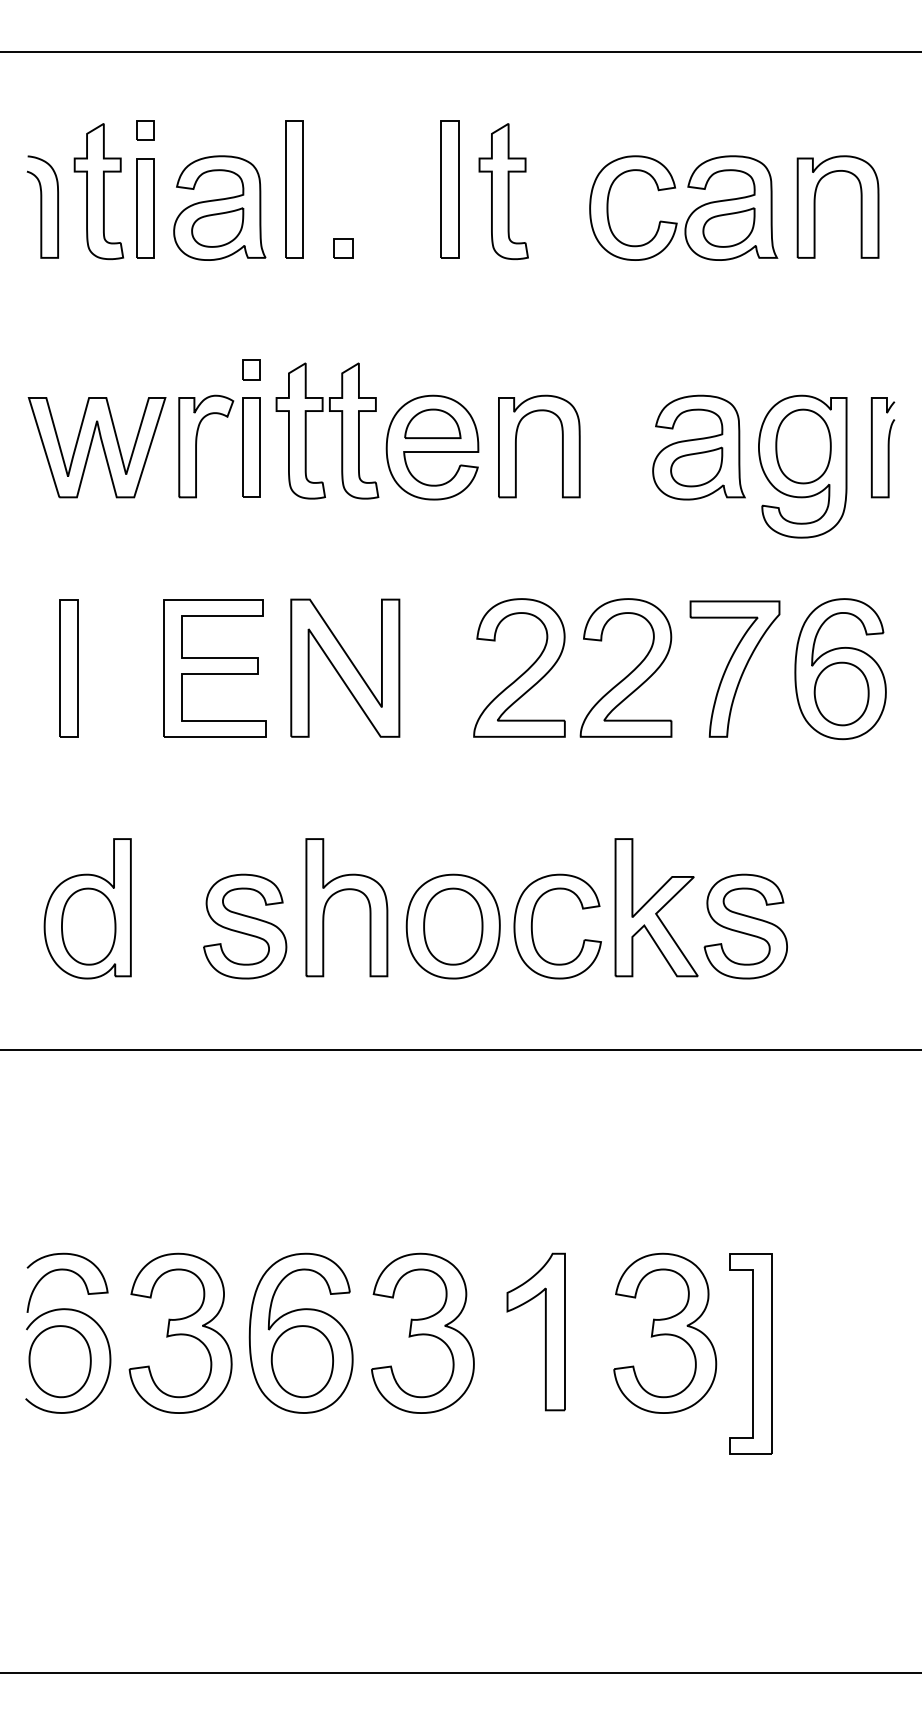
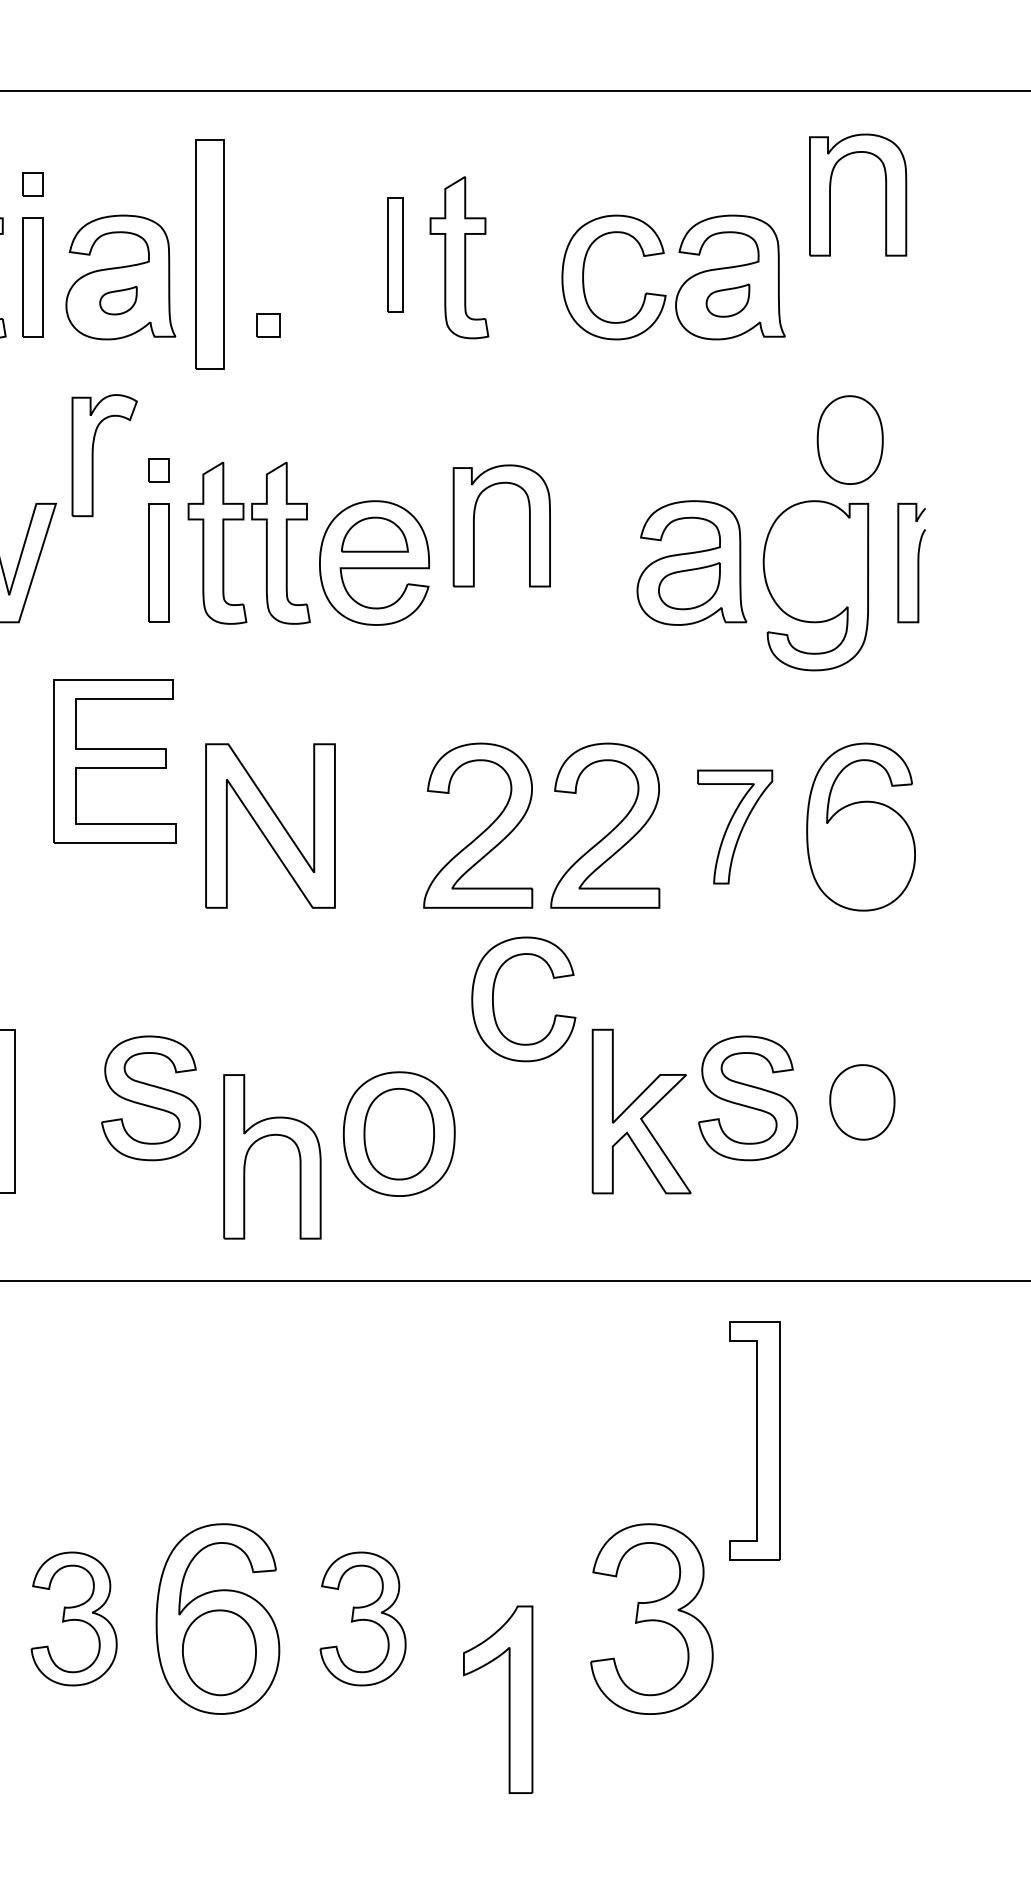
part: (294, 189) -> (209, 255), size x1.4
part: (449, 189) -> (394, 255), size x0.7
part: (815, 206) -> (831, 194), moved
part: (217, 227) -> (118, 300), size x0.6
part: (728, 227) -> (727, 300), size x0.7
part: (197, 442) -> (94, 450), moved
part: (516, 446) -> (474, 525), moved
part: (803, 446) -> (850, 440), moved
part: (214, 668) -> (114, 761), moved
part: (734, 668) -> (734, 826), size x0.7
part: (841, 693) -> (862, 1101), moved
part: (342, 891) -> (267, 1137), moved
part: (245, 926) -> (151, 1098), moved
part: (532, 926) -> (493, 999), moved
part: (745, 926) -> (747, 1098), moved
part: (545, 1331) -> (509, 1699), moved
part: (180, 1332) -> (74, 1618), size x0.7
part: (422, 1332) -> (362, 1618), size x0.7
part: (750, 1353) -> (753, 1440), moved

